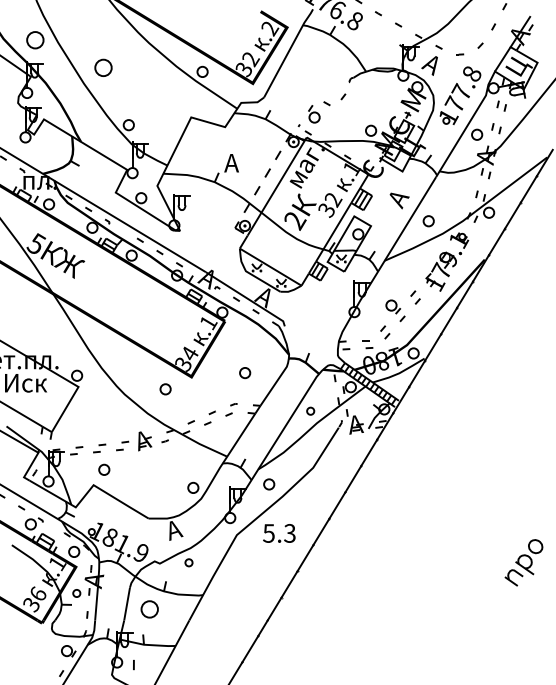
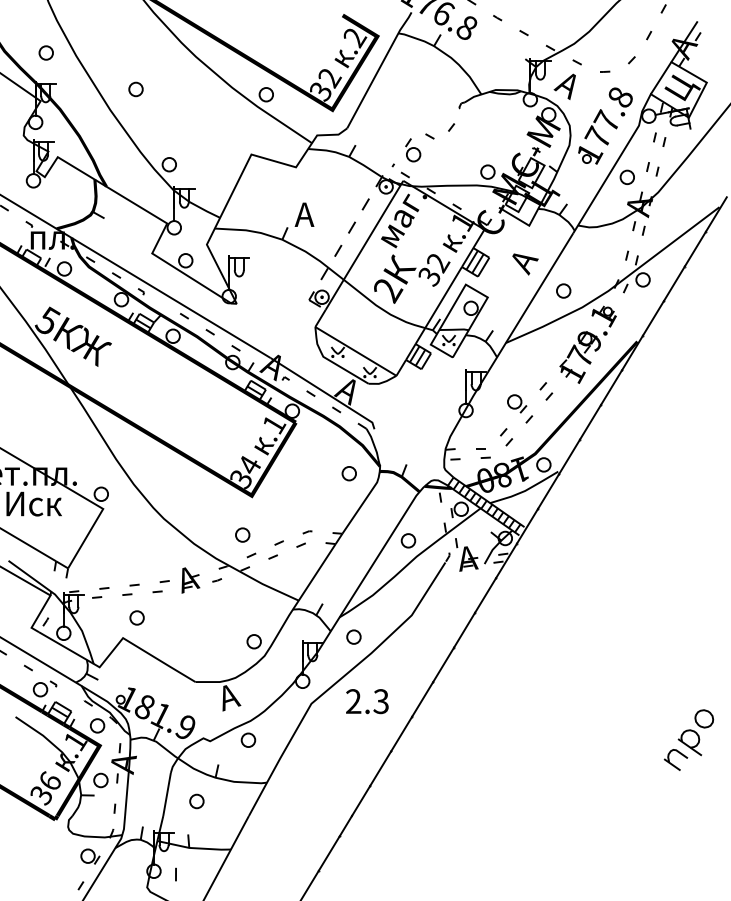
part: (34, 39) -> (45, 52), size x0.62
part: (103, 67) -> (135, 89), size x0.62
part: (244, 372) -> (348, 473), moved
part: (165, 388) -> (242, 534), moved
part: (310, 410) -> (408, 540), size x1.43
text: (268, 533) -> (353, 701), 5.3 -> 2.3
part: (189, 562) -> (248, 739), size x1.43
part: (76, 593) -> (100, 780), size x1.43
part: (149, 609) -> (196, 801), size x0.62

